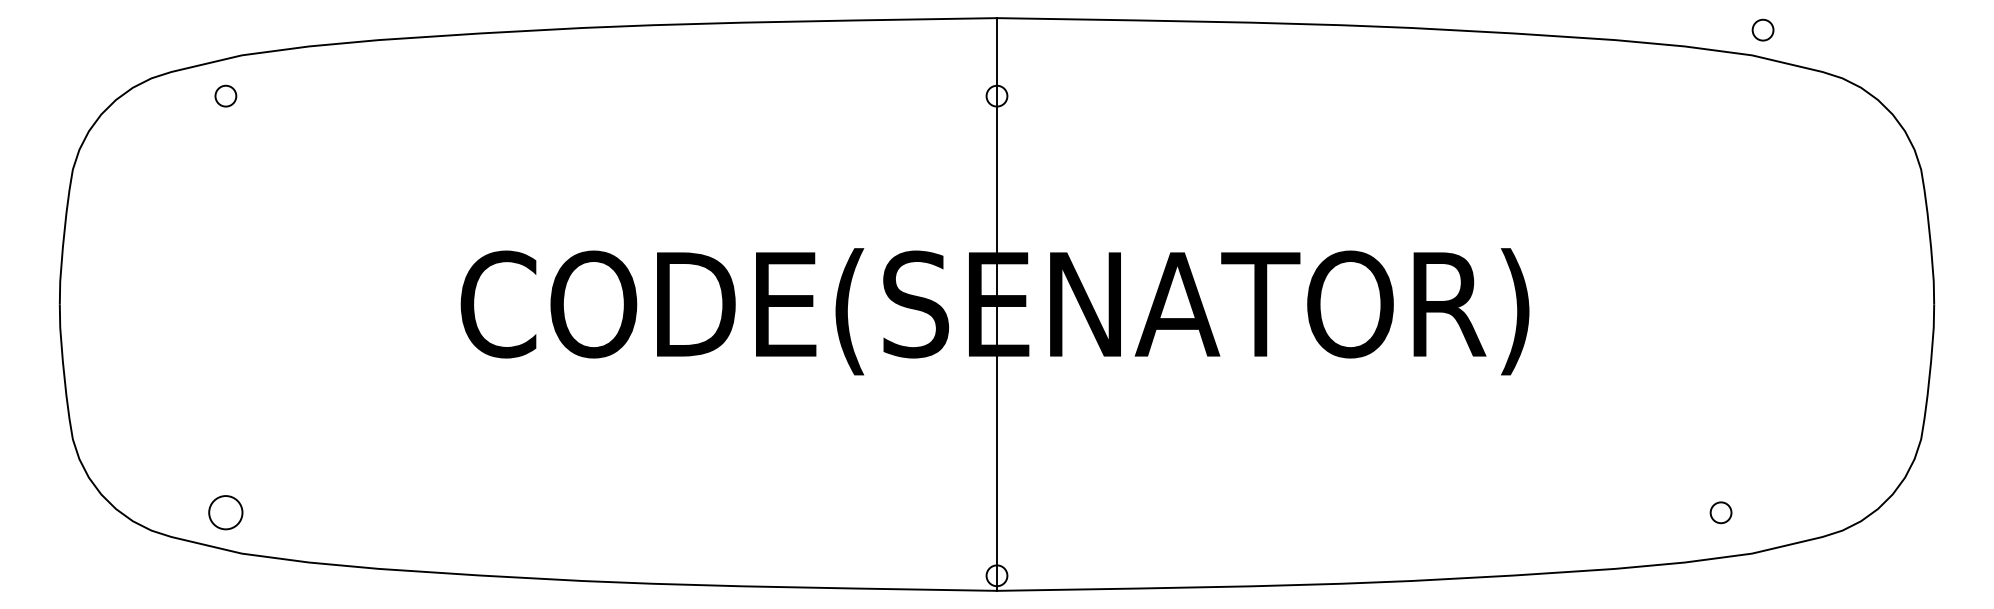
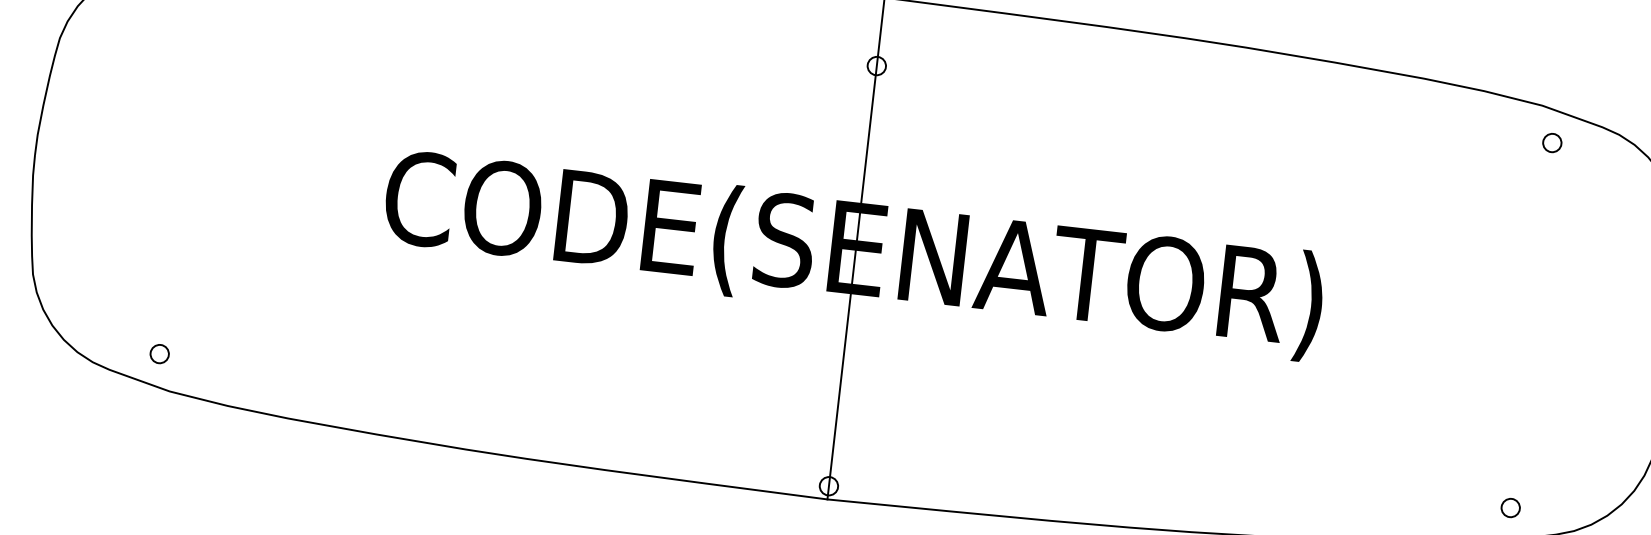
circle: (1762, 29) -> (1551, 142), moved
circle: (225, 512) -> (159, 353), size x0.62
circle: (1720, 512) -> (1510, 507), moved

